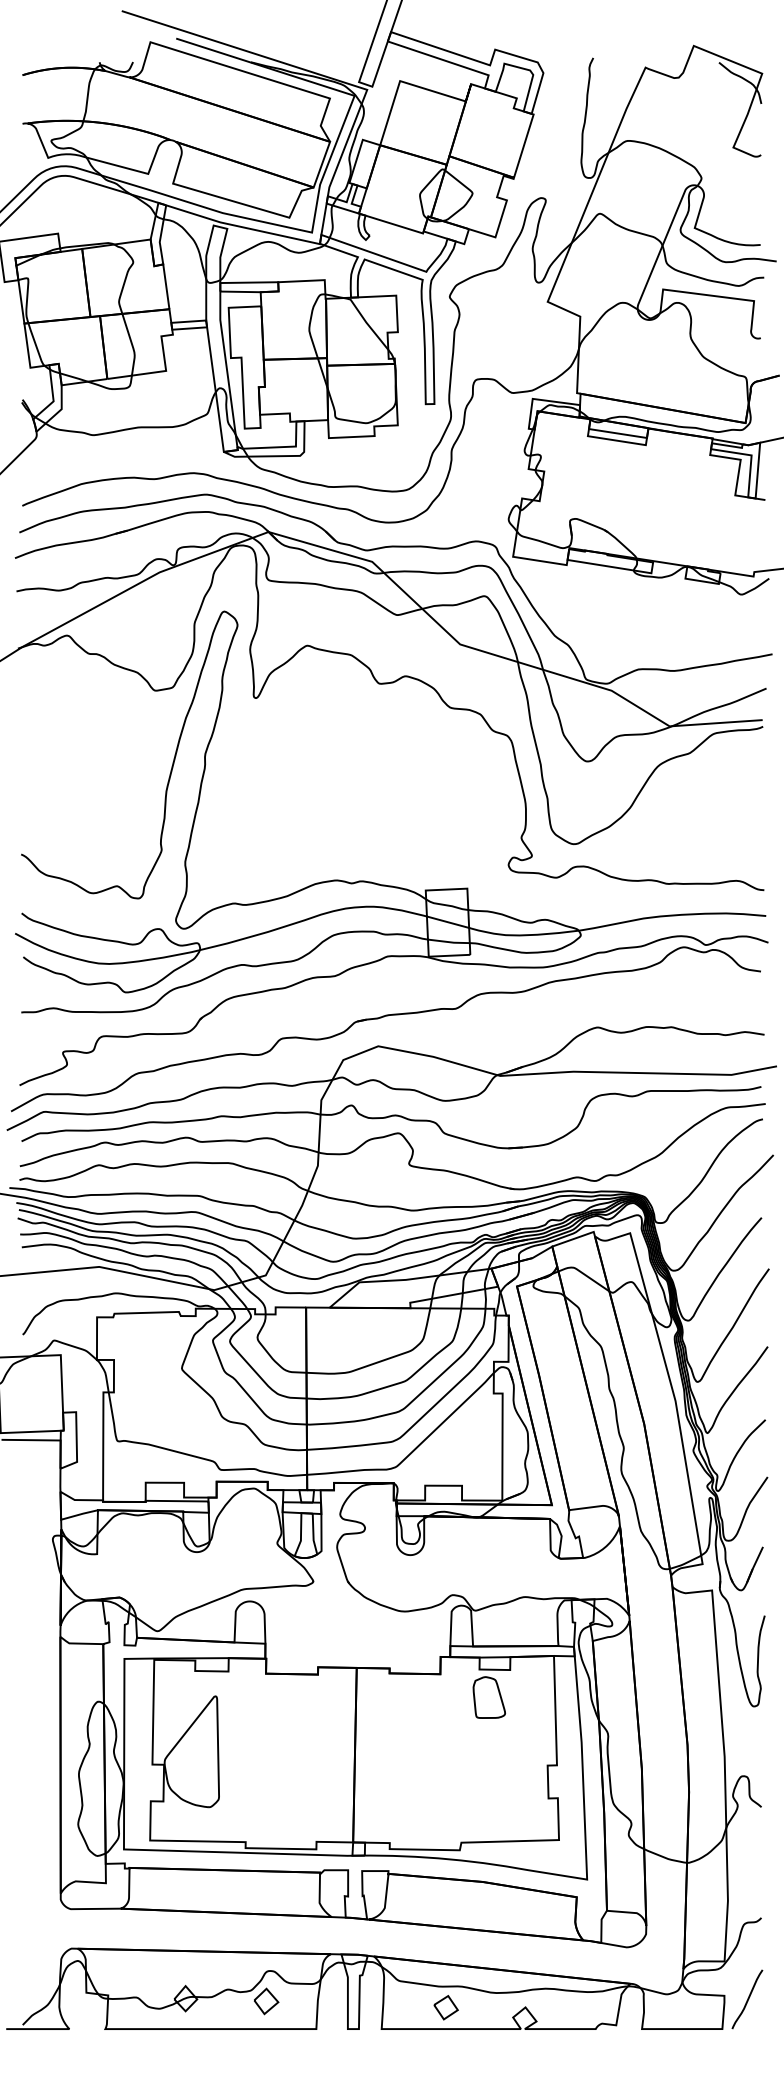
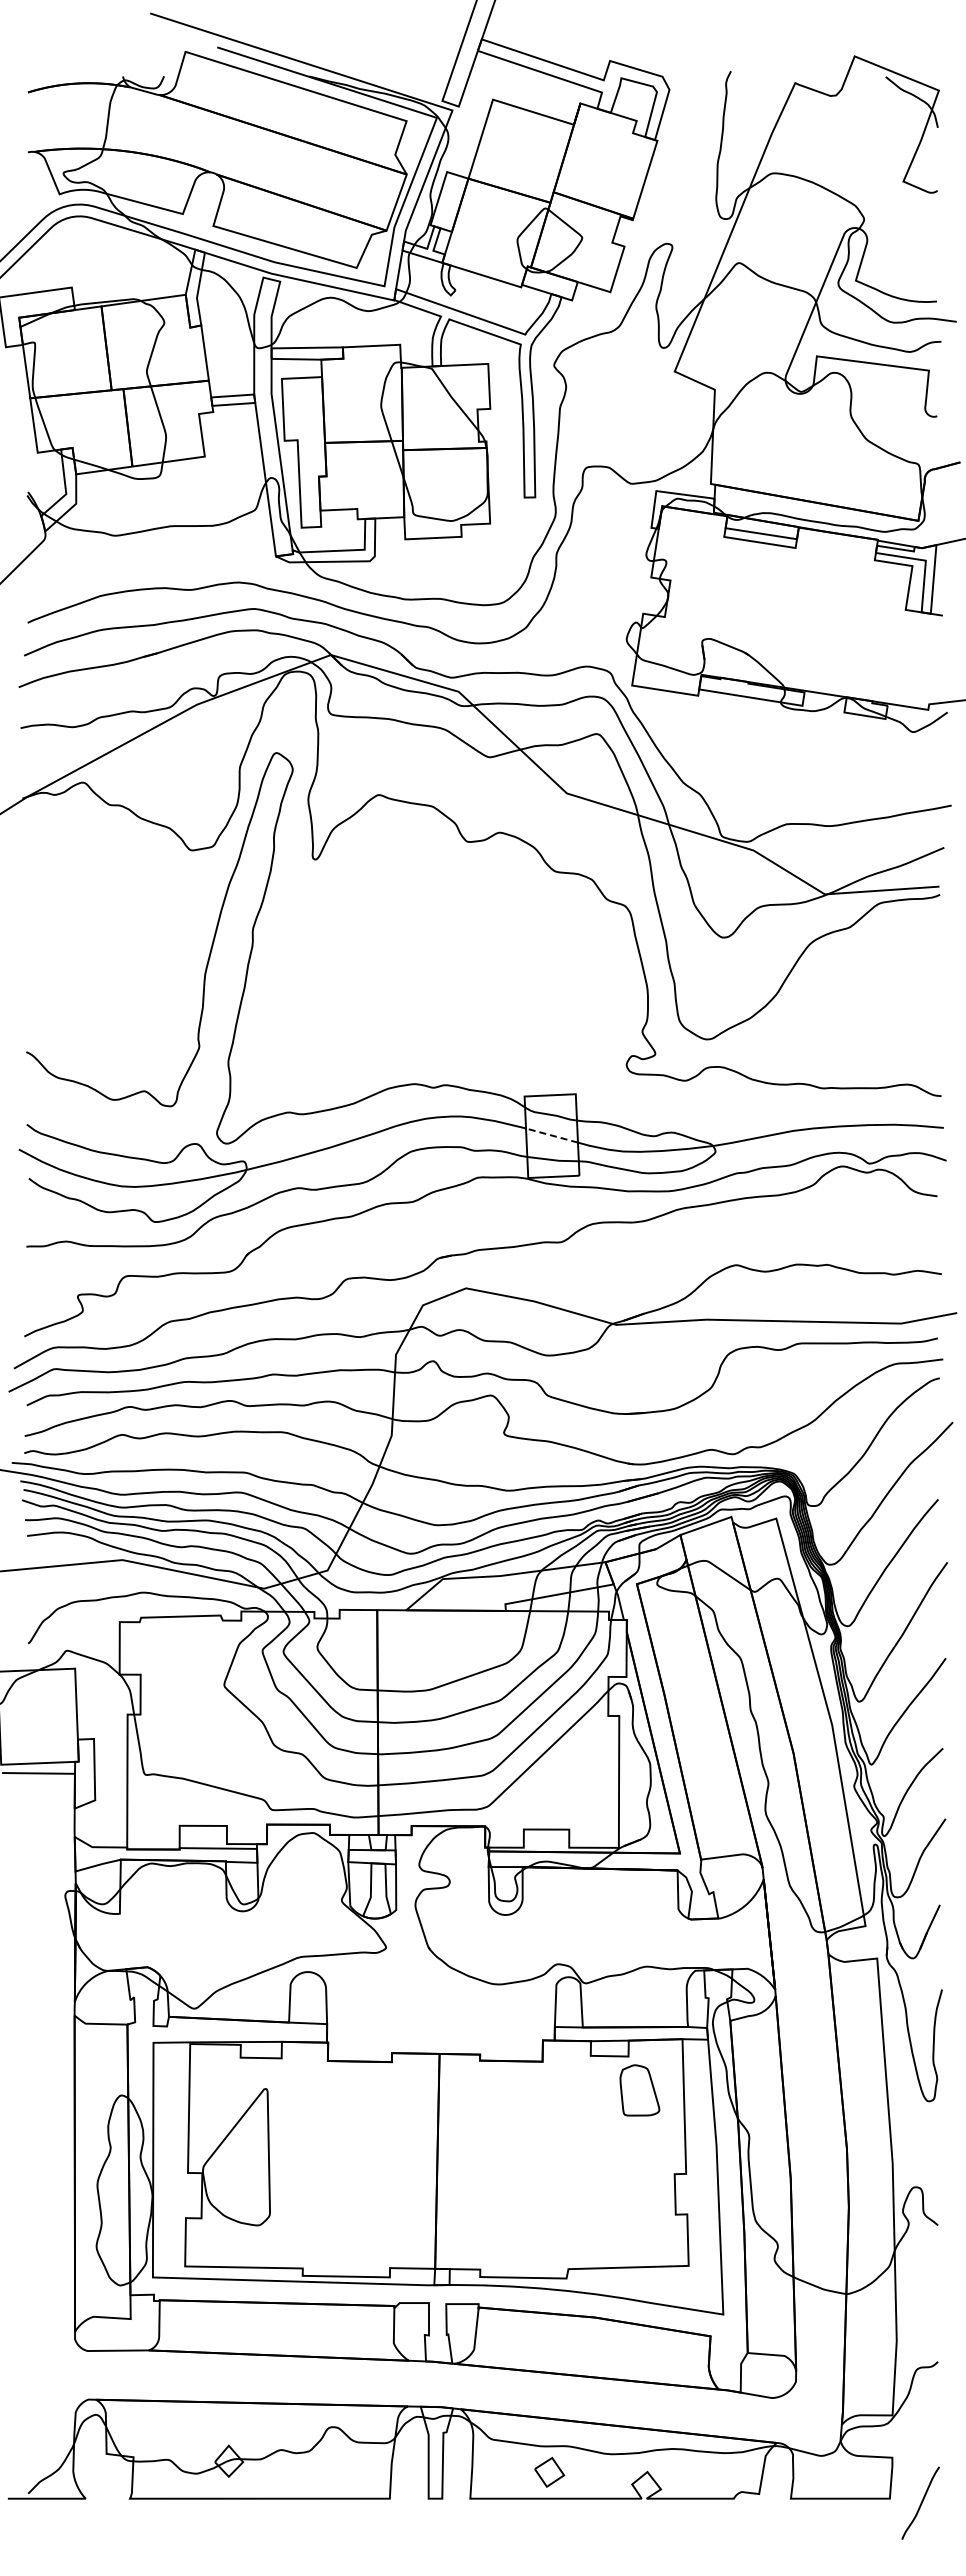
line: (448, 922) -> (552, 1135), solid -> dashed
part: (489, 1697) -> (639, 2090), moved
curve: (748, 1998) -> (921, 2502), moved
part: (266, 2001) -> (328, 2464), removed

